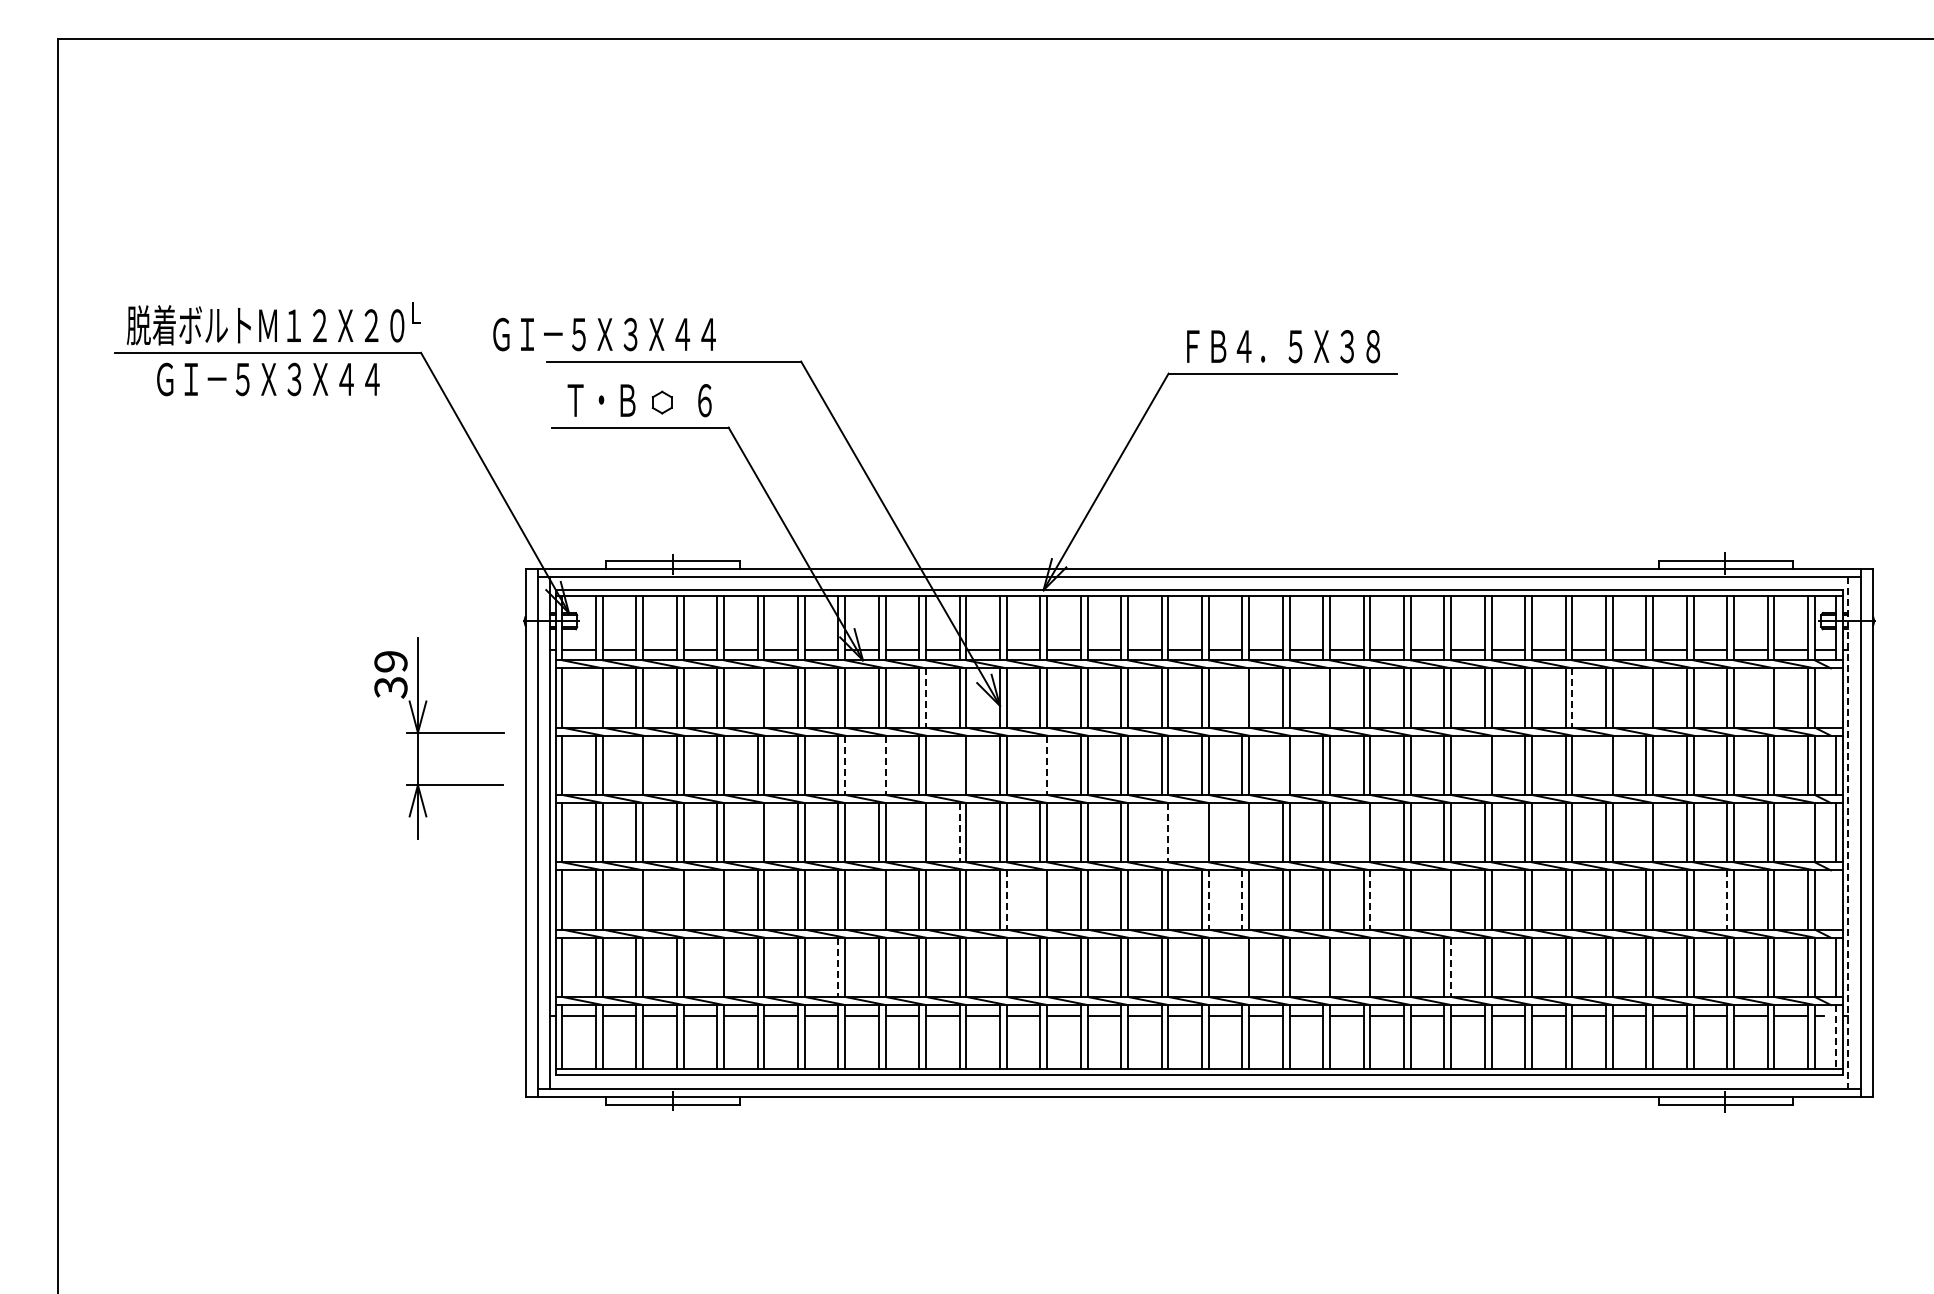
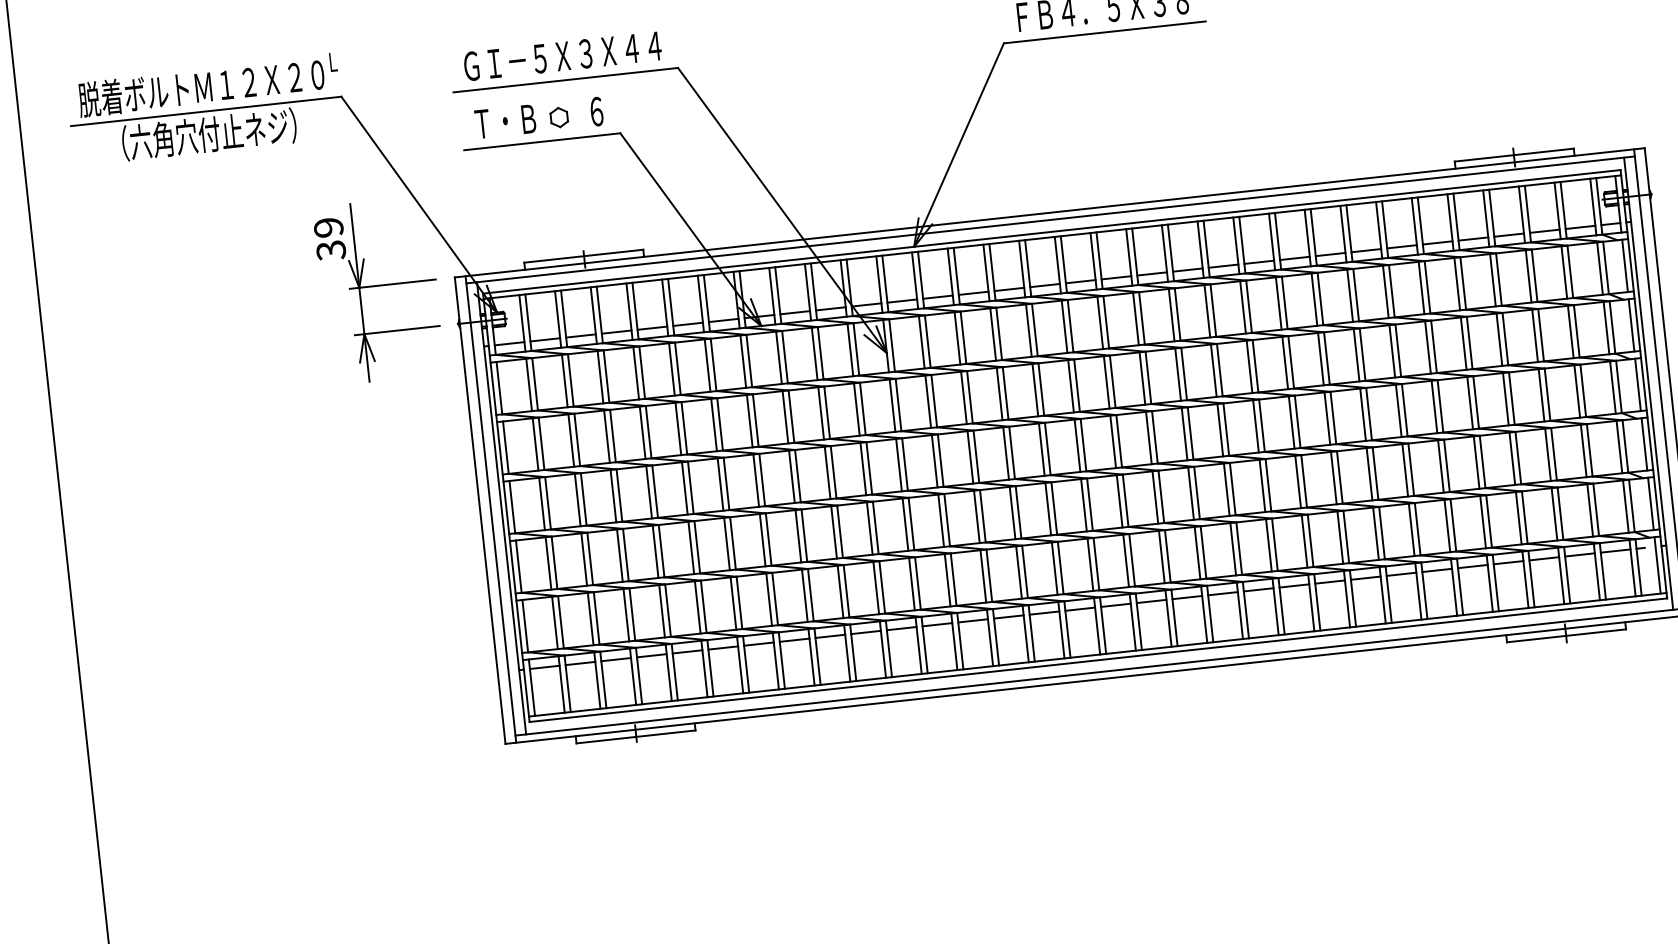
text: (604, 334) -> (562, 56), moved
text: (268, 378) -> (209, 134), ＧＩ－５Ｘ３Ｘ４４ -> （六角穴付止ネジ）
line: (596, 697) -> (529, 384), added
line: (757, 697) -> (671, 369), added
line: (1242, 697) -> (1100, 322), added
line: (1323, 697) -> (1171, 314), added
line: (1646, 697) -> (1457, 283), added
line: (1767, 697) -> (1564, 272), added
line: (1836, 697) -> (1625, 265), added
line: (926, 698) -> (821, 353), dashed -> solid
line: (1572, 698) -> (1391, 291), dashed -> solid
part: (439, 738) -> (378, 290), moved
line: (636, 764) -> (571, 439), added
line: (878, 764) -> (785, 416), added
line: (959, 764) -> (856, 408), added
line: (1040, 764) -> (928, 401), added
line: (1282, 764) -> (1142, 377), added
line: (1484, 764) -> (1320, 358), added
line: (1606, 764) -> (1428, 346), added
line: (845, 765) -> (756, 420), dashed -> solid
line: (885, 765) -> (791, 416), dashed -> solid
line: (1047, 765) -> (934, 401), dashed -> solid
line: (757, 832) -> (684, 488), added
line: (919, 832) -> (827, 472), added
line: (959, 832) -> (863, 468), dashed -> solid
line: (1161, 832) -> (1041, 449), added
line: (1168, 832) -> (1047, 448), dashed -> solid
line: (1202, 832) -> (1077, 445), added
line: (1242, 832) -> (1113, 441), added
line: (1363, 832) -> (1220, 430), added
line: (1646, 832) -> (1470, 402), added
line: (1808, 832) -> (1613, 387), added
line: (1848, 832) -> (1648, 383), dashed -> solid
line: (636, 899) -> (584, 559), added
line: (676, 899) -> (619, 555), added
line: (717, 899) -> (655, 551), added
line: (878, 899) -> (798, 535), added
line: (1040, 899) -> (941, 520), added
line: (1444, 899) -> (1298, 481), added
line: (1836, 899) -> (1644, 443), added
line: (1006, 900) -> (911, 524), dashed -> solid
line: (1208, 900) -> (1089, 505), dashed -> solid
line: (1242, 900) -> (1119, 501), dashed -> solid
line: (1370, 900) -> (1232, 489), dashed -> solid
line: (1727, 900) -> (1548, 455), dashed -> solid
line: (717, 966) -> (662, 610), added
line: (1000, 966) -> (912, 583), added
line: (1242, 966) -> (1126, 560), added
line: (1323, 966) -> (1197, 552), added
line: (1363, 966) -> (1233, 548), added
line: (838, 967) -> (769, 599), dashed -> solid
line: (1451, 967) -> (1310, 540), dashed -> solid
line: (1836, 1036) -> (1657, 564), dashed -> solid

